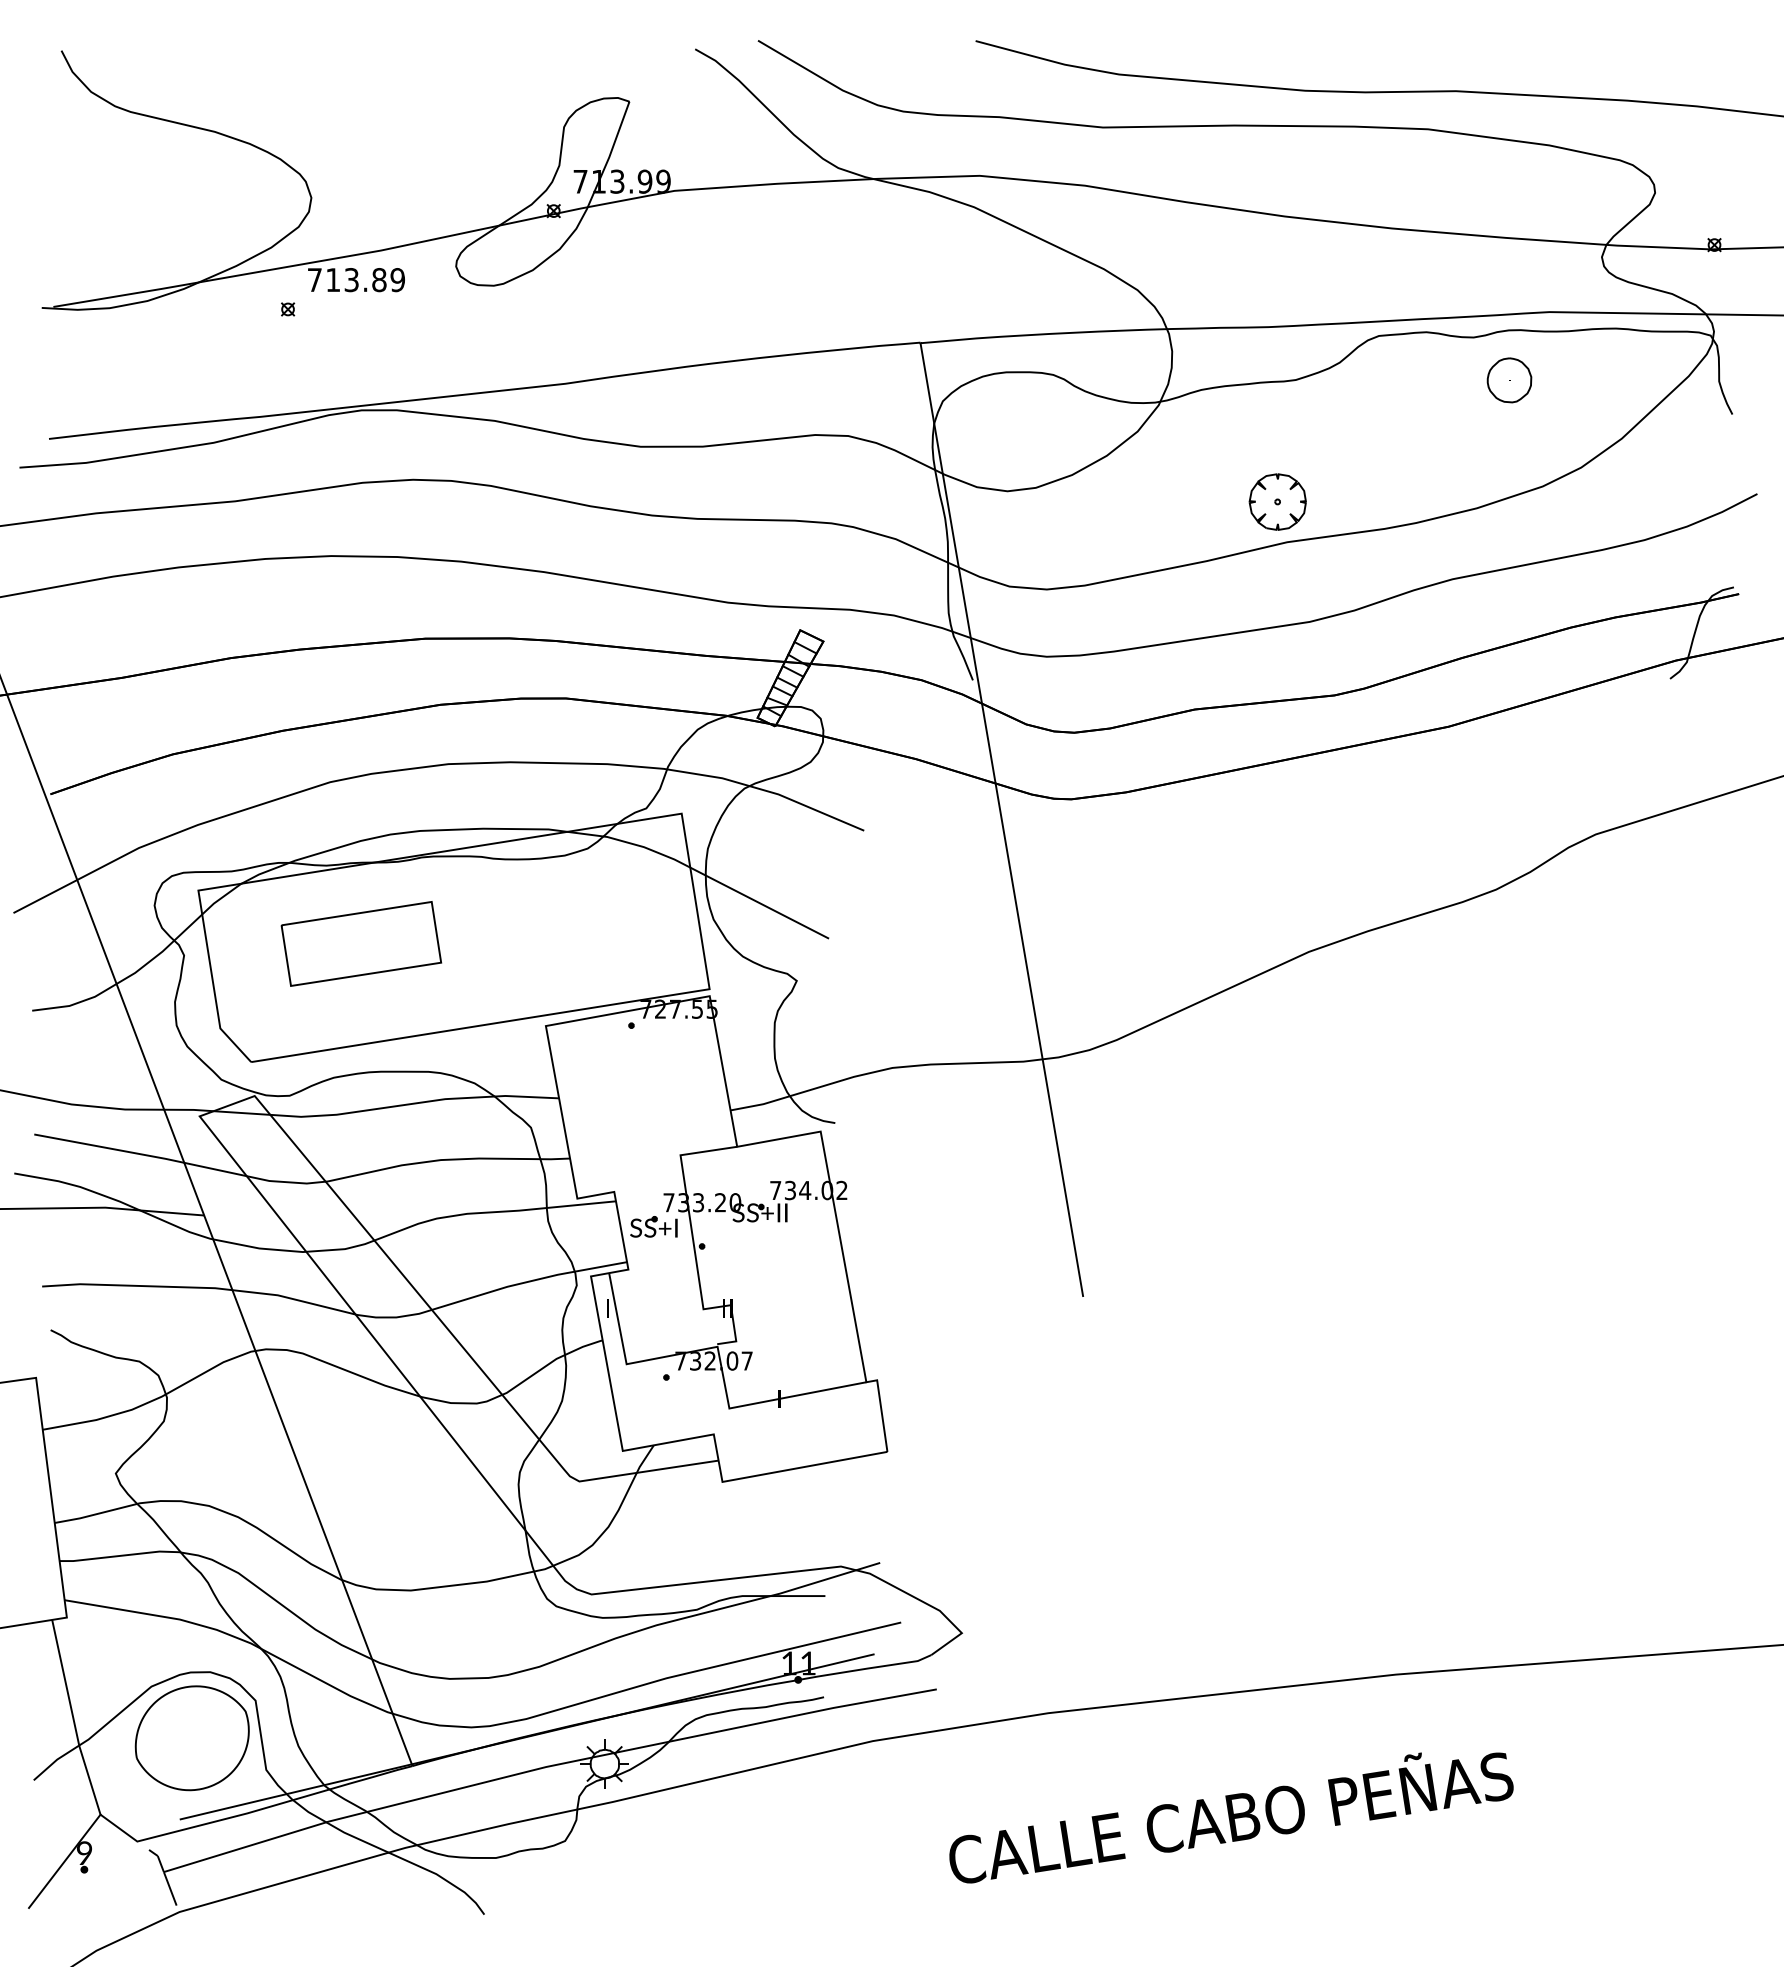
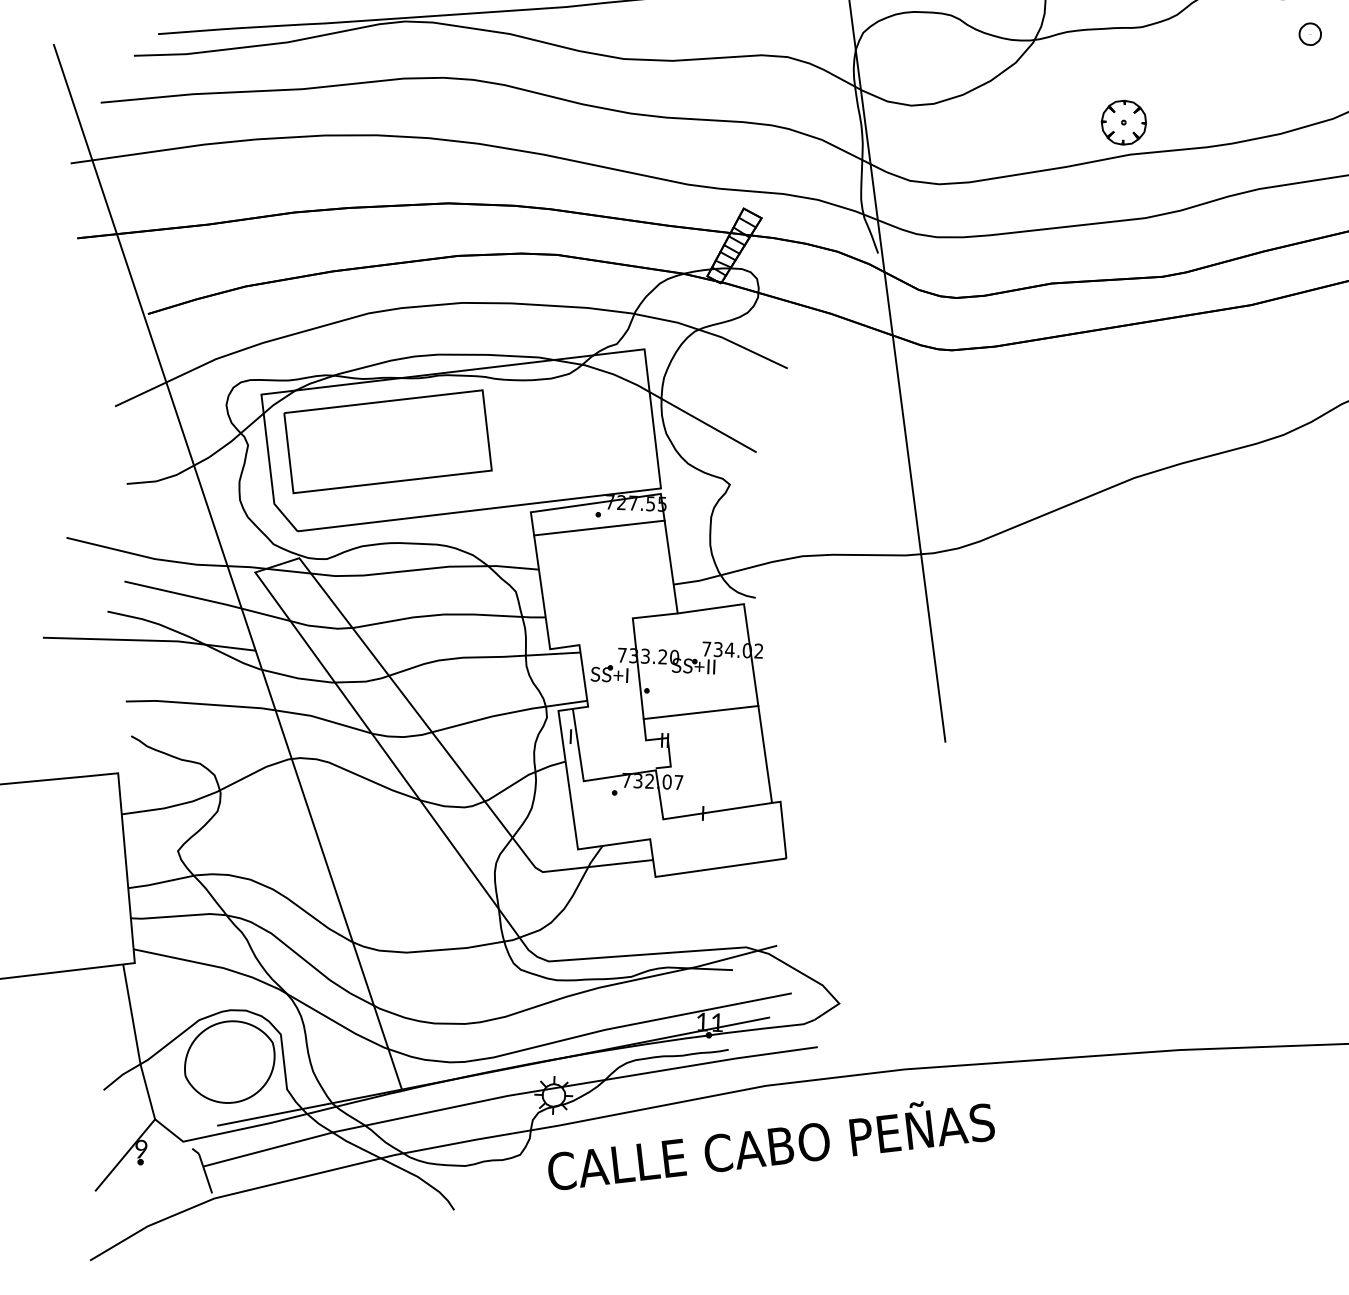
part: (1509, 380) -> (1310, 34), size x0.62
part: (361, 943) -> (388, 441), size x1.67
line: (633, 1042) -> (599, 528), added
line: (771, 1271) -> (700, 712), added
text: (1231, 1817) -> (771, 1146), moved

